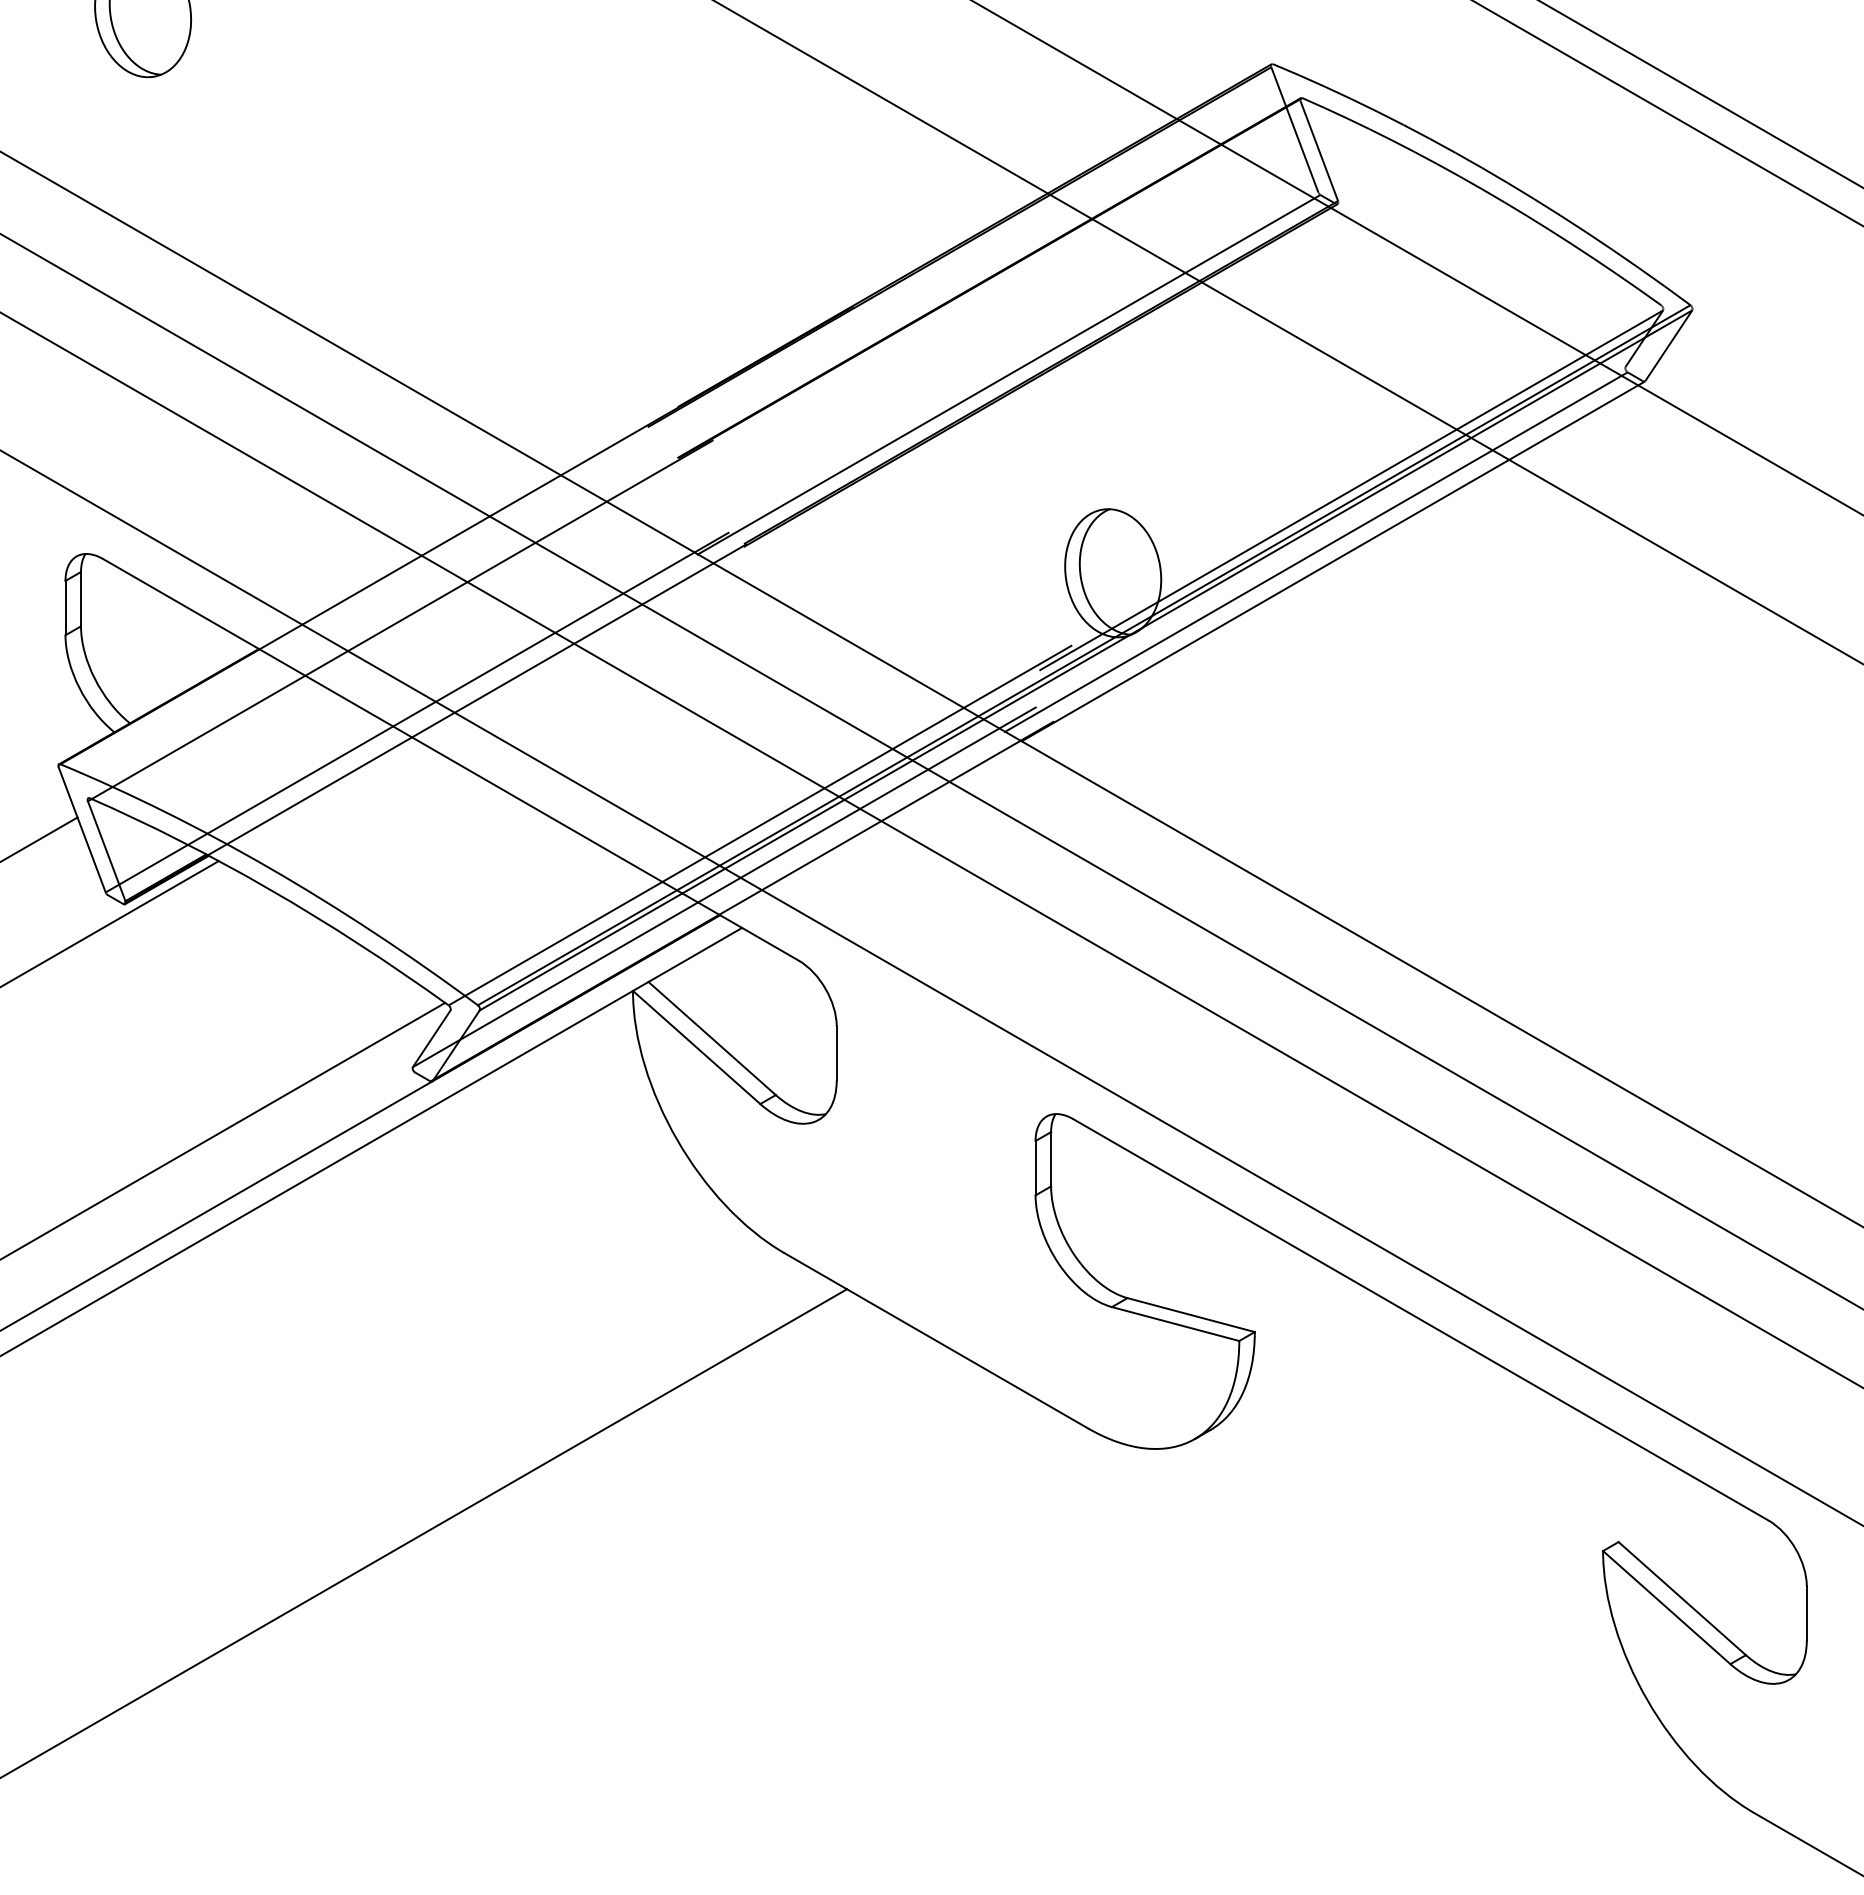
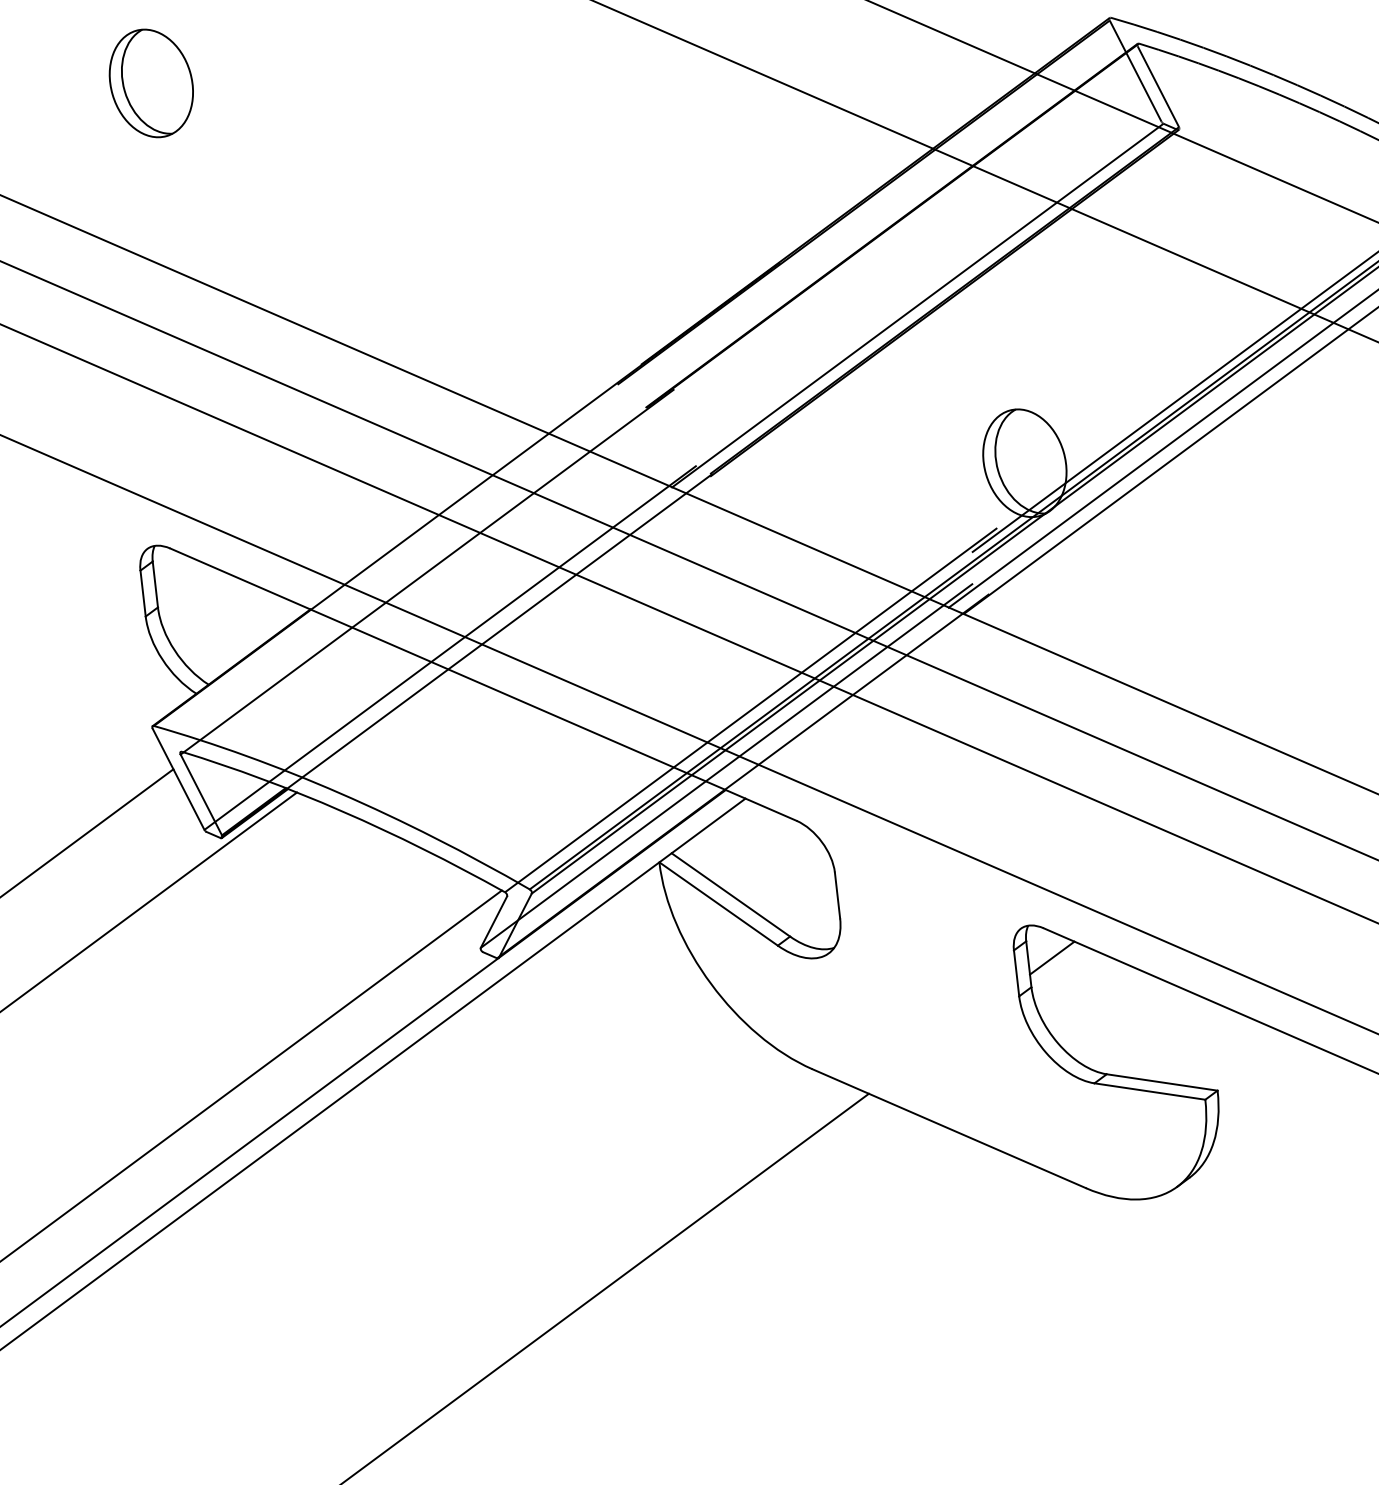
line: (1079, 1154) -> (1052, 957), added

